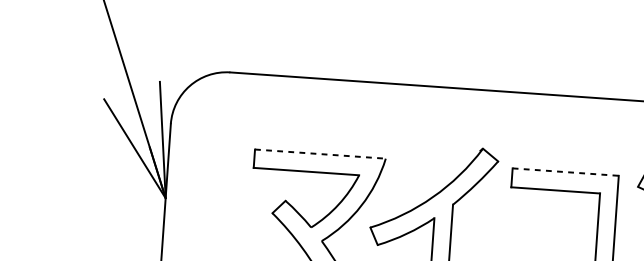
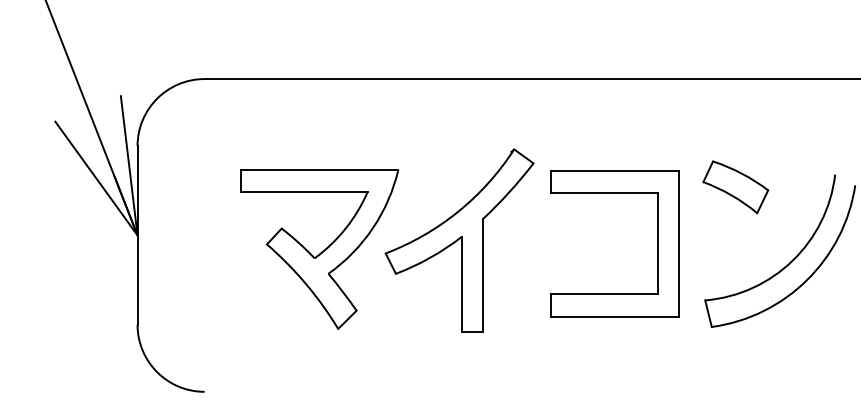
line: (320, 154) -> (319, 169), dashed -> solid
line: (565, 172) -> (615, 170), dashed -> solid

